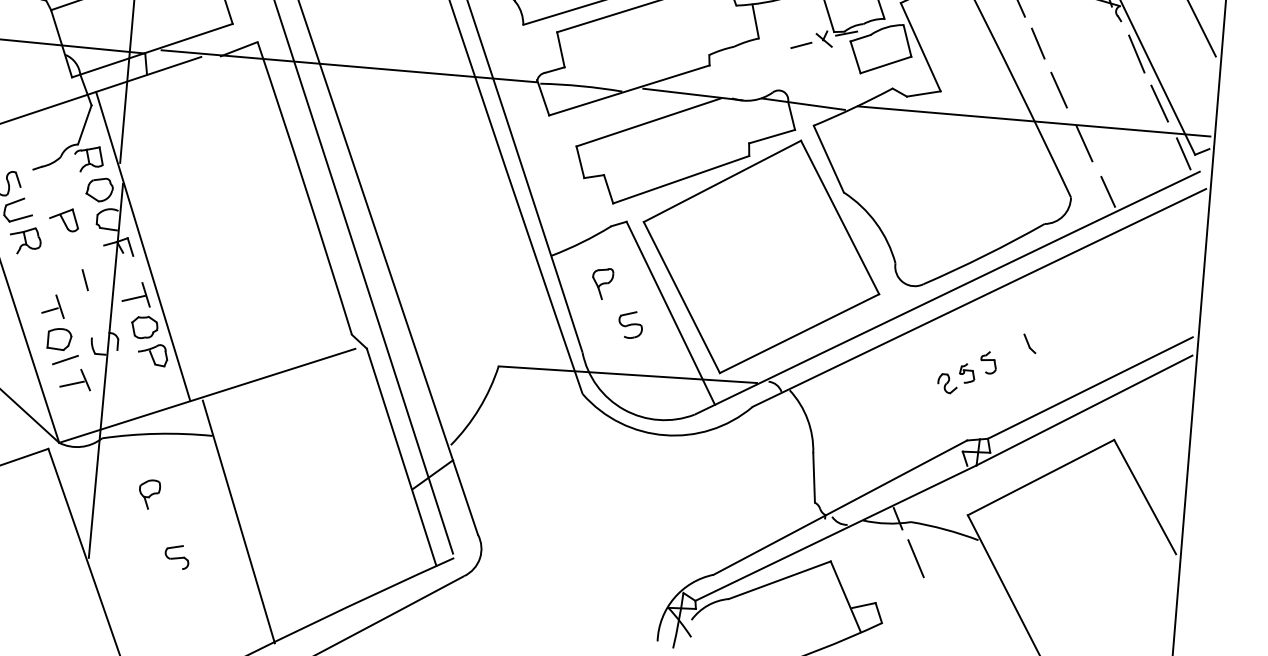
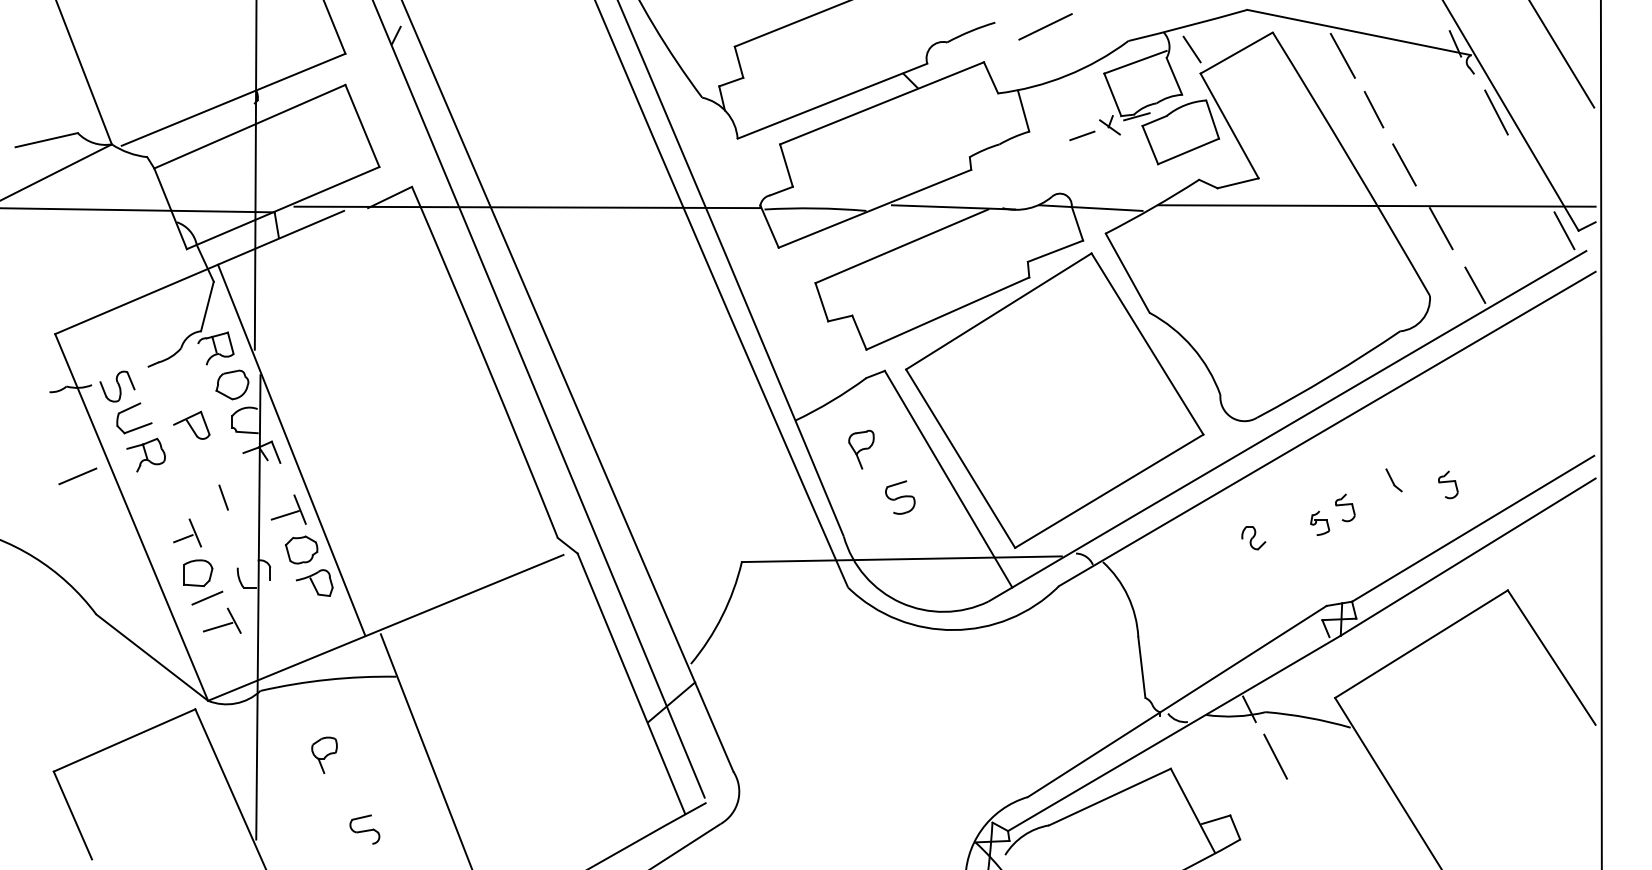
line: (1159, 103) -> (1529, 171), removed
part: (1073, 350) -> (1448, 484), added
part: (947, 384) -> (1253, 538), moved

